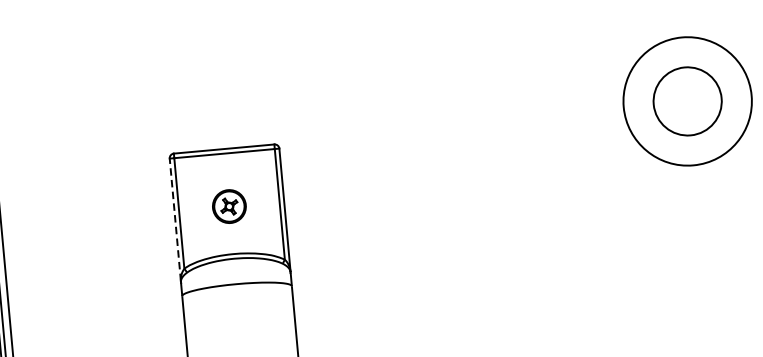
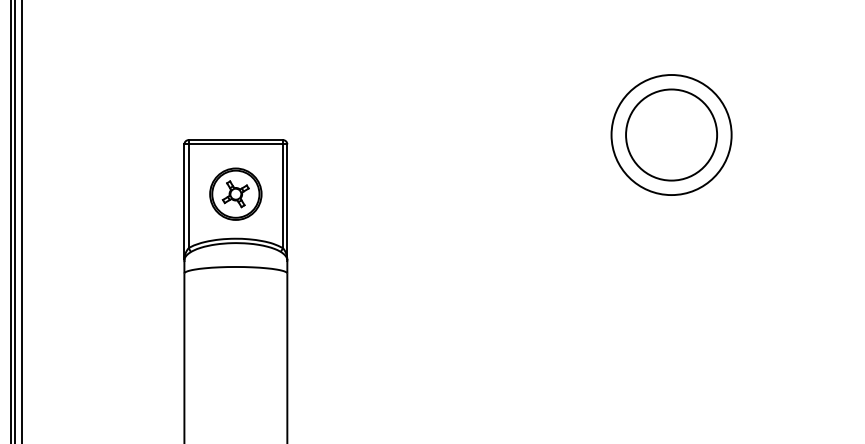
circle: (687, 100) -> (671, 134), size x1.43
part: (228, 205) -> (235, 193), size x1.67
line: (175, 219) -> (184, 201), dashed -> solid

